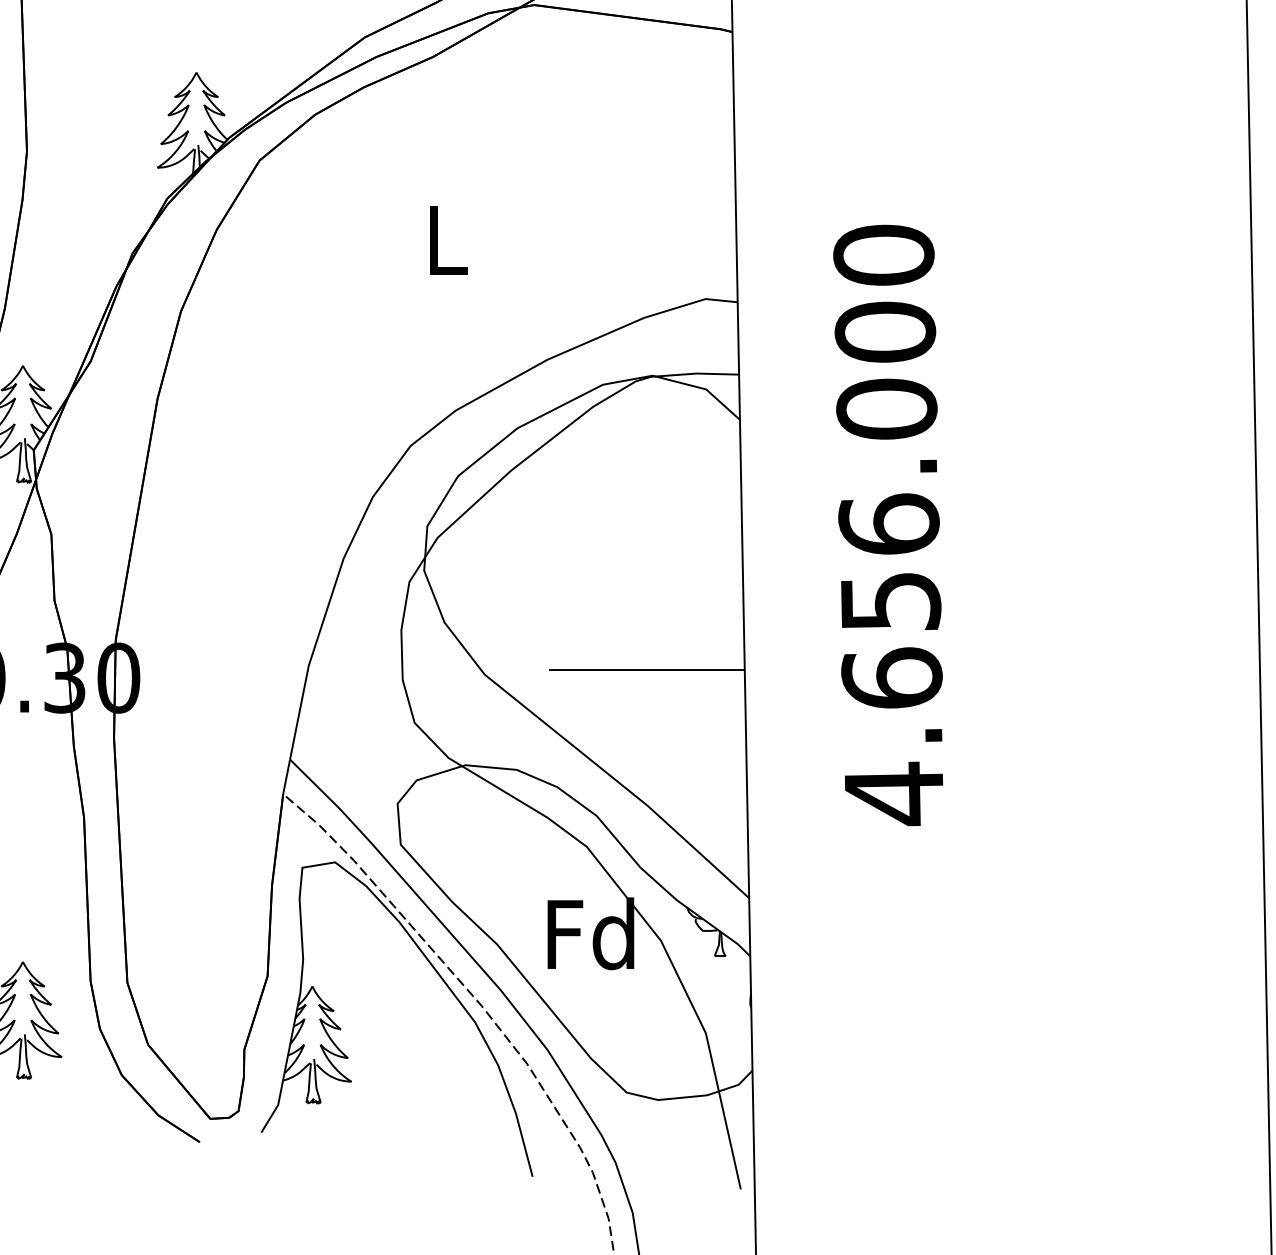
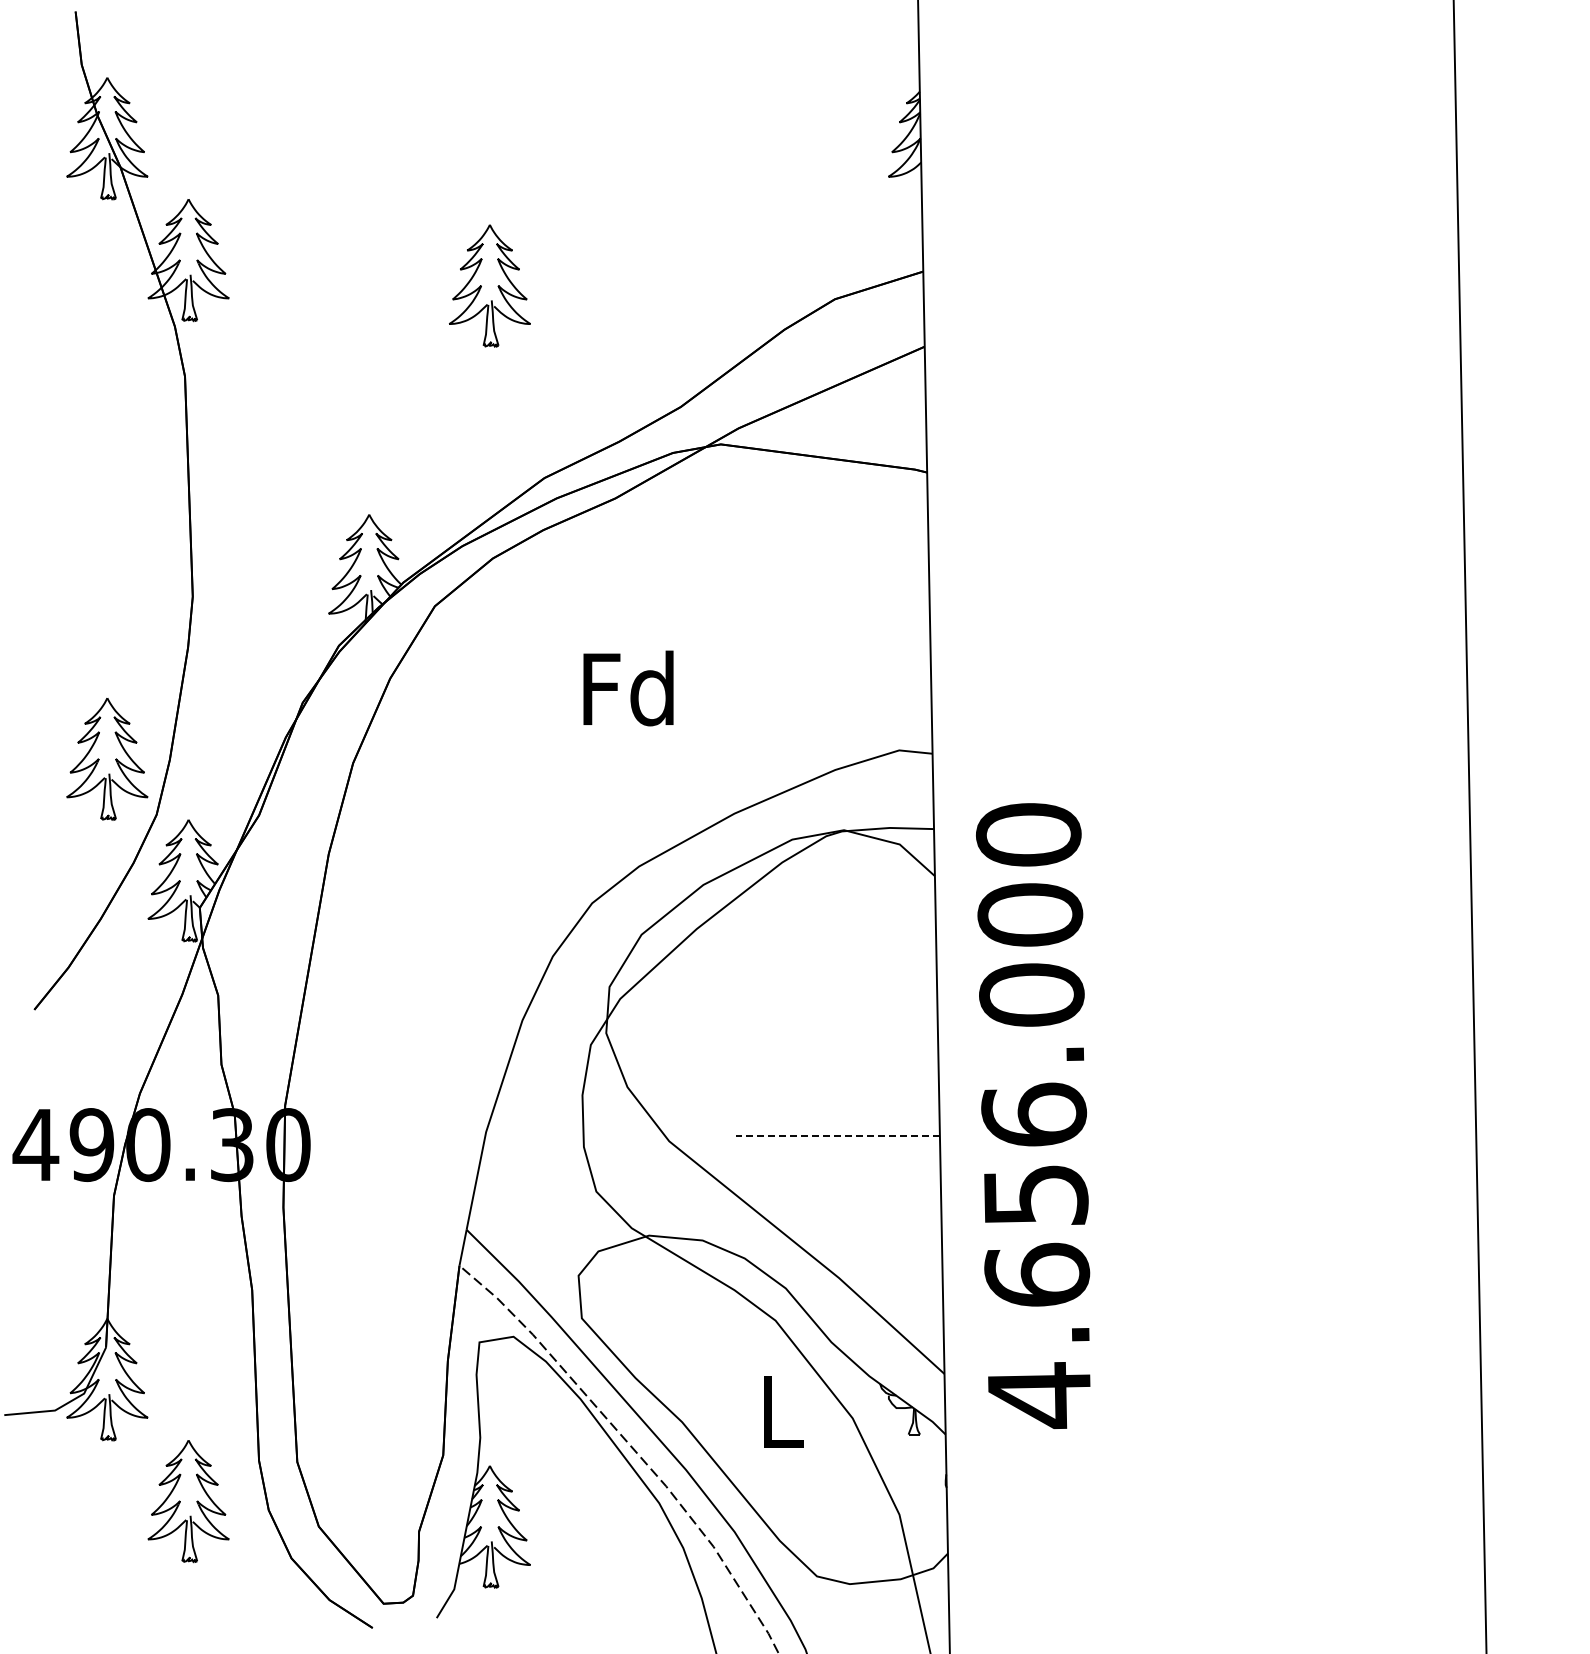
text: (445, 239) -> (628, 688), L -> Fd
text: (888, 524) -> (1033, 1115), moved
line: (646, 669) -> (837, 1136), solid -> dashed
text: (590, 933) -> (779, 1410), Fd -> L

